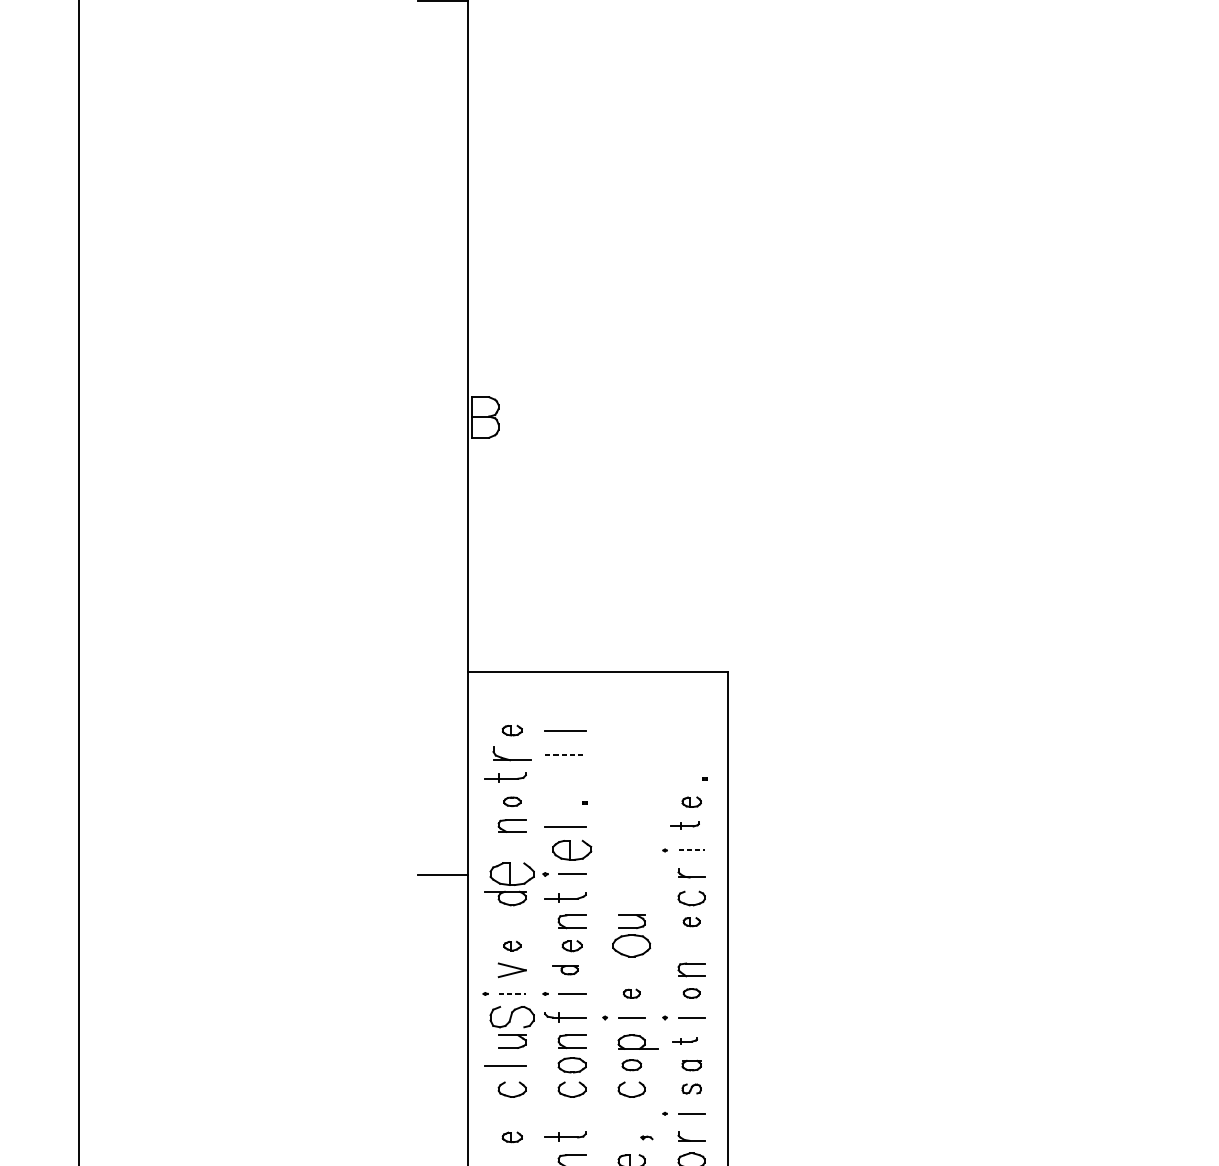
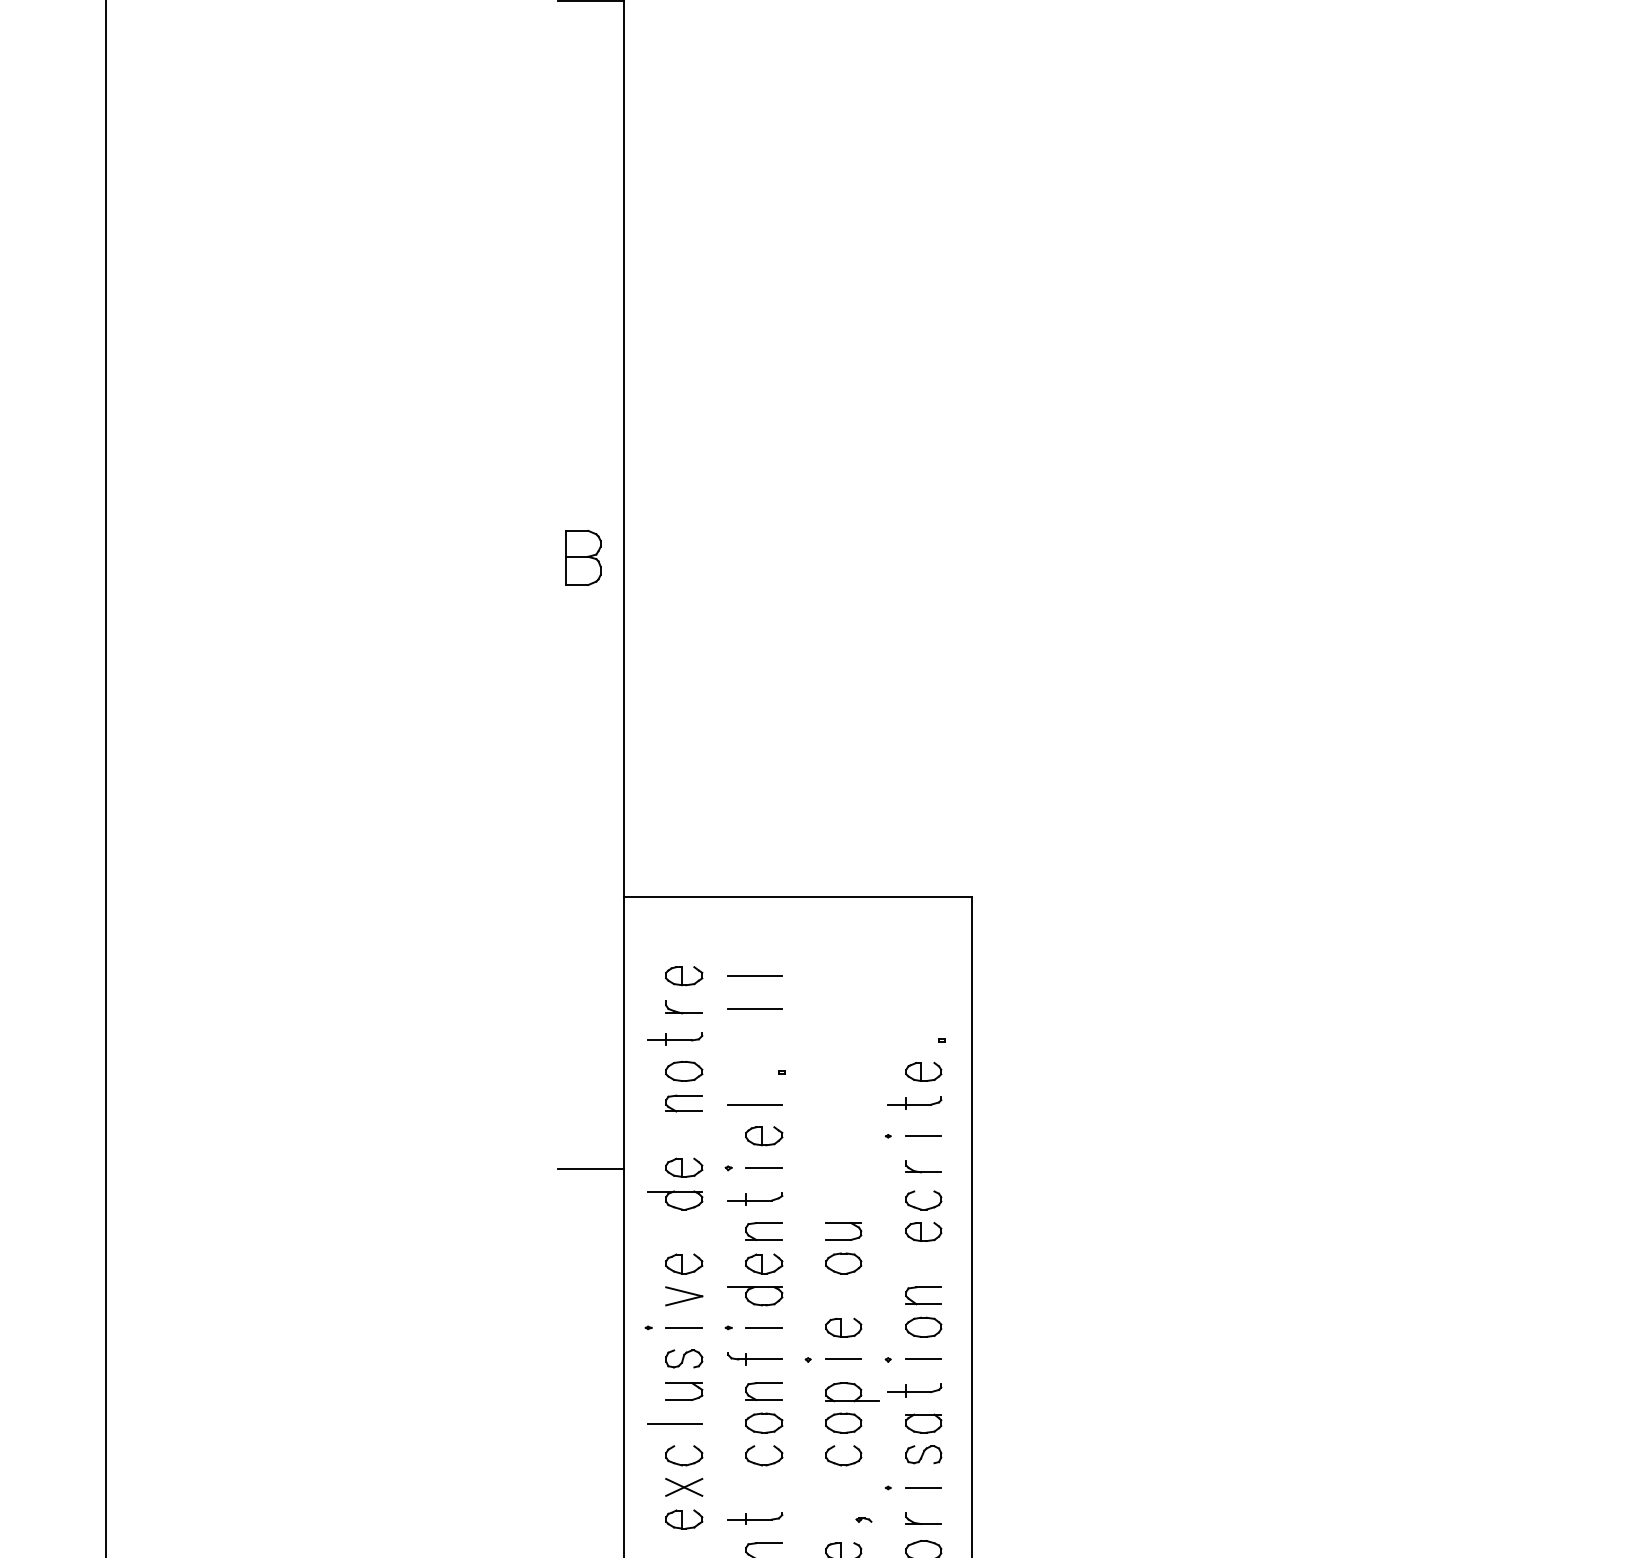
part: (485, 417) -> (583, 557), moved
part: (512, 730) -> (684, 976), size x1.43
part: (511, 754) -> (683, 1007), size x0.71
line: (565, 754) -> (755, 1008), dashed -> solid
part: (512, 801) -> (684, 1070), size x1.67
part: (691, 801) -> (923, 1071), size x1.43
part: (684, 825) -> (914, 1102), size x1.43
part: (572, 850) -> (764, 1136), size x0.71
line: (692, 850) -> (924, 1136), dashed -> solid
part: (512, 873) -> (684, 1167), size x0.62
part: (691, 921) -> (923, 1231), size x1.67
part: (512, 945) -> (684, 1263), size x1.67
part: (572, 945) -> (764, 1263), size x1.43
part: (631, 945) -> (843, 1263), size x0.71
part: (565, 970) -> (755, 1296), size x1.67
part: (691, 992) -> (923, 1326), size x1.67
line: (512, 993) -> (684, 1327), dashed -> solid
part: (631, 993) -> (843, 1327), size x1.67
part: (512, 1016) -> (684, 1358), size x0.62
part: (684, 1040) -> (914, 1390), size x1.67
part: (631, 1064) -> (843, 1422), size x1.43
part: (691, 1065) -> (923, 1423), size x1.43
part: (691, 1088) -> (923, 1454), size x1.43
part: (512, 1112) -> (684, 1486), added
part: (512, 1137) -> (684, 1519), size x1.43

